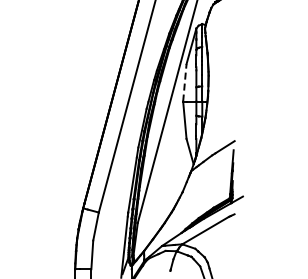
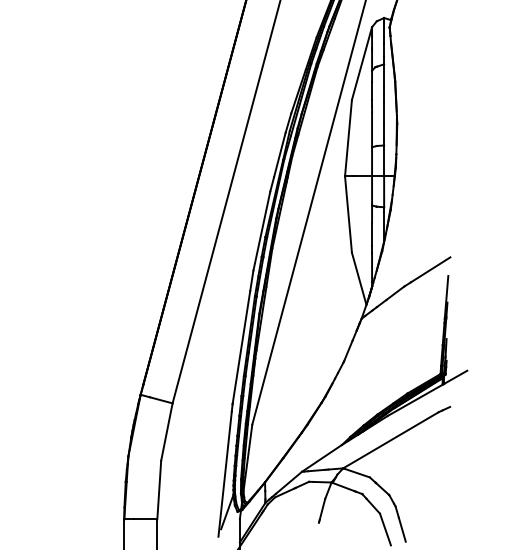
line: (184, 82) -> (347, 137), dashed -> solid

